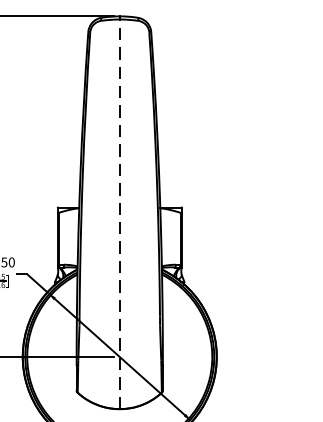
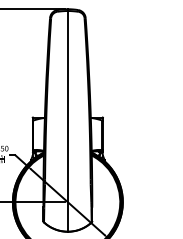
line: (119, 212) -> (67, 120), dashed -> solid

